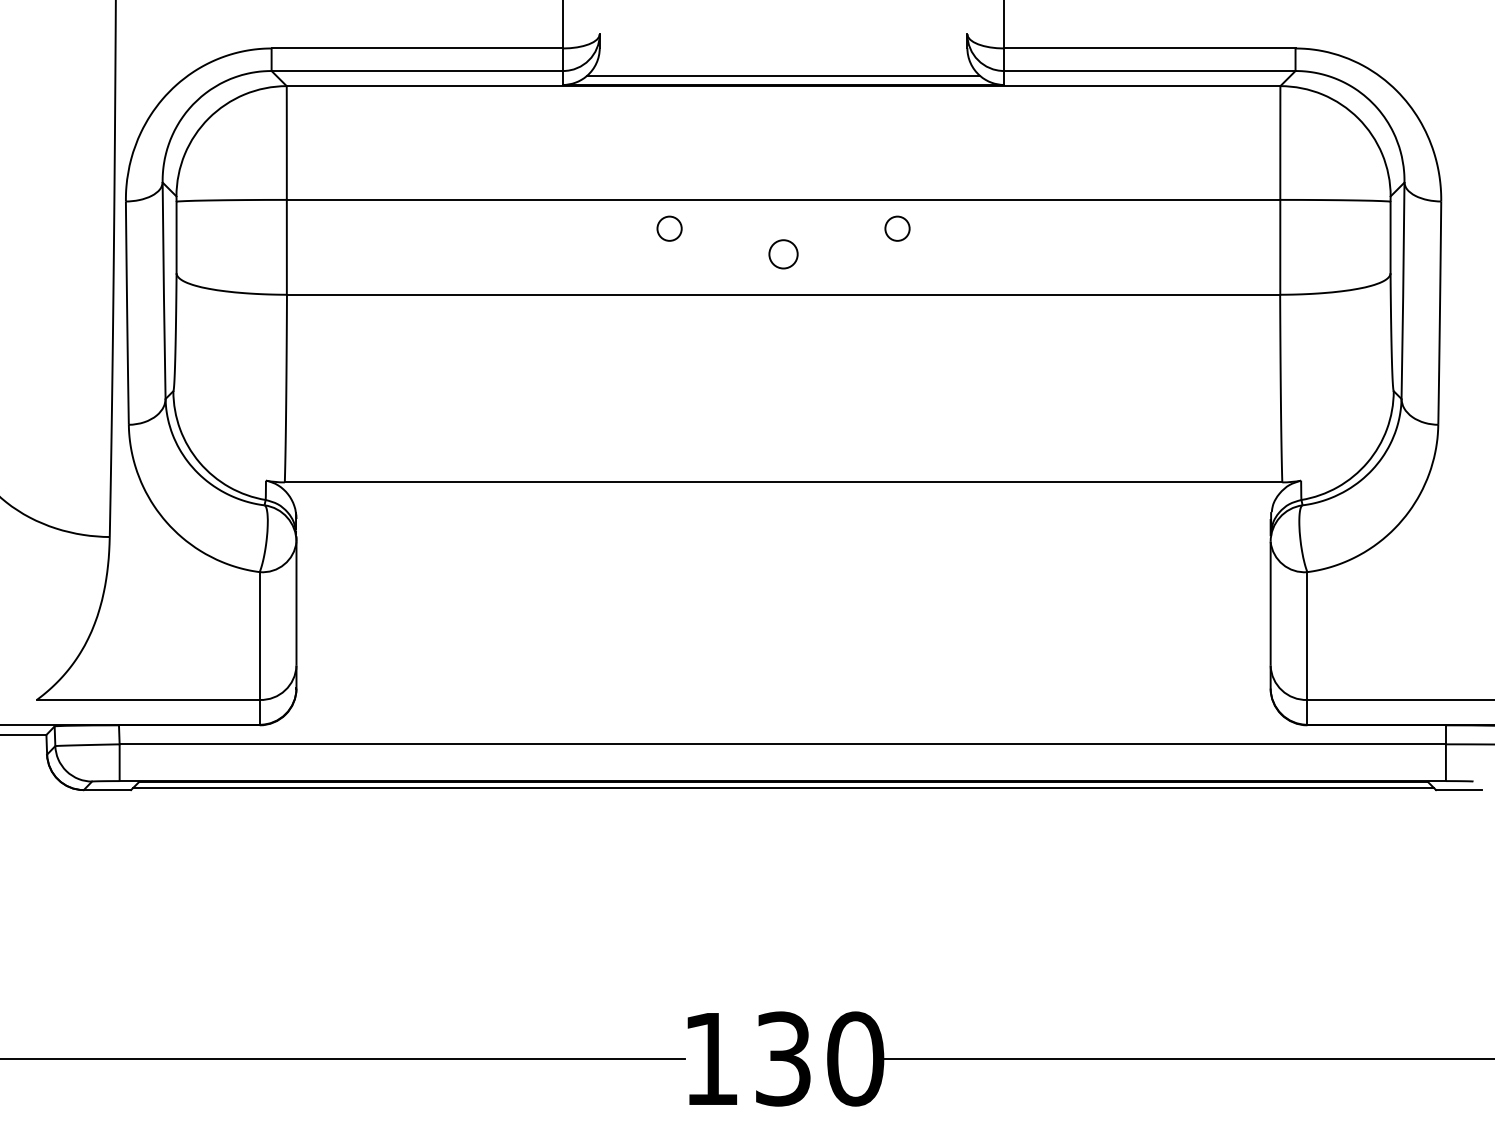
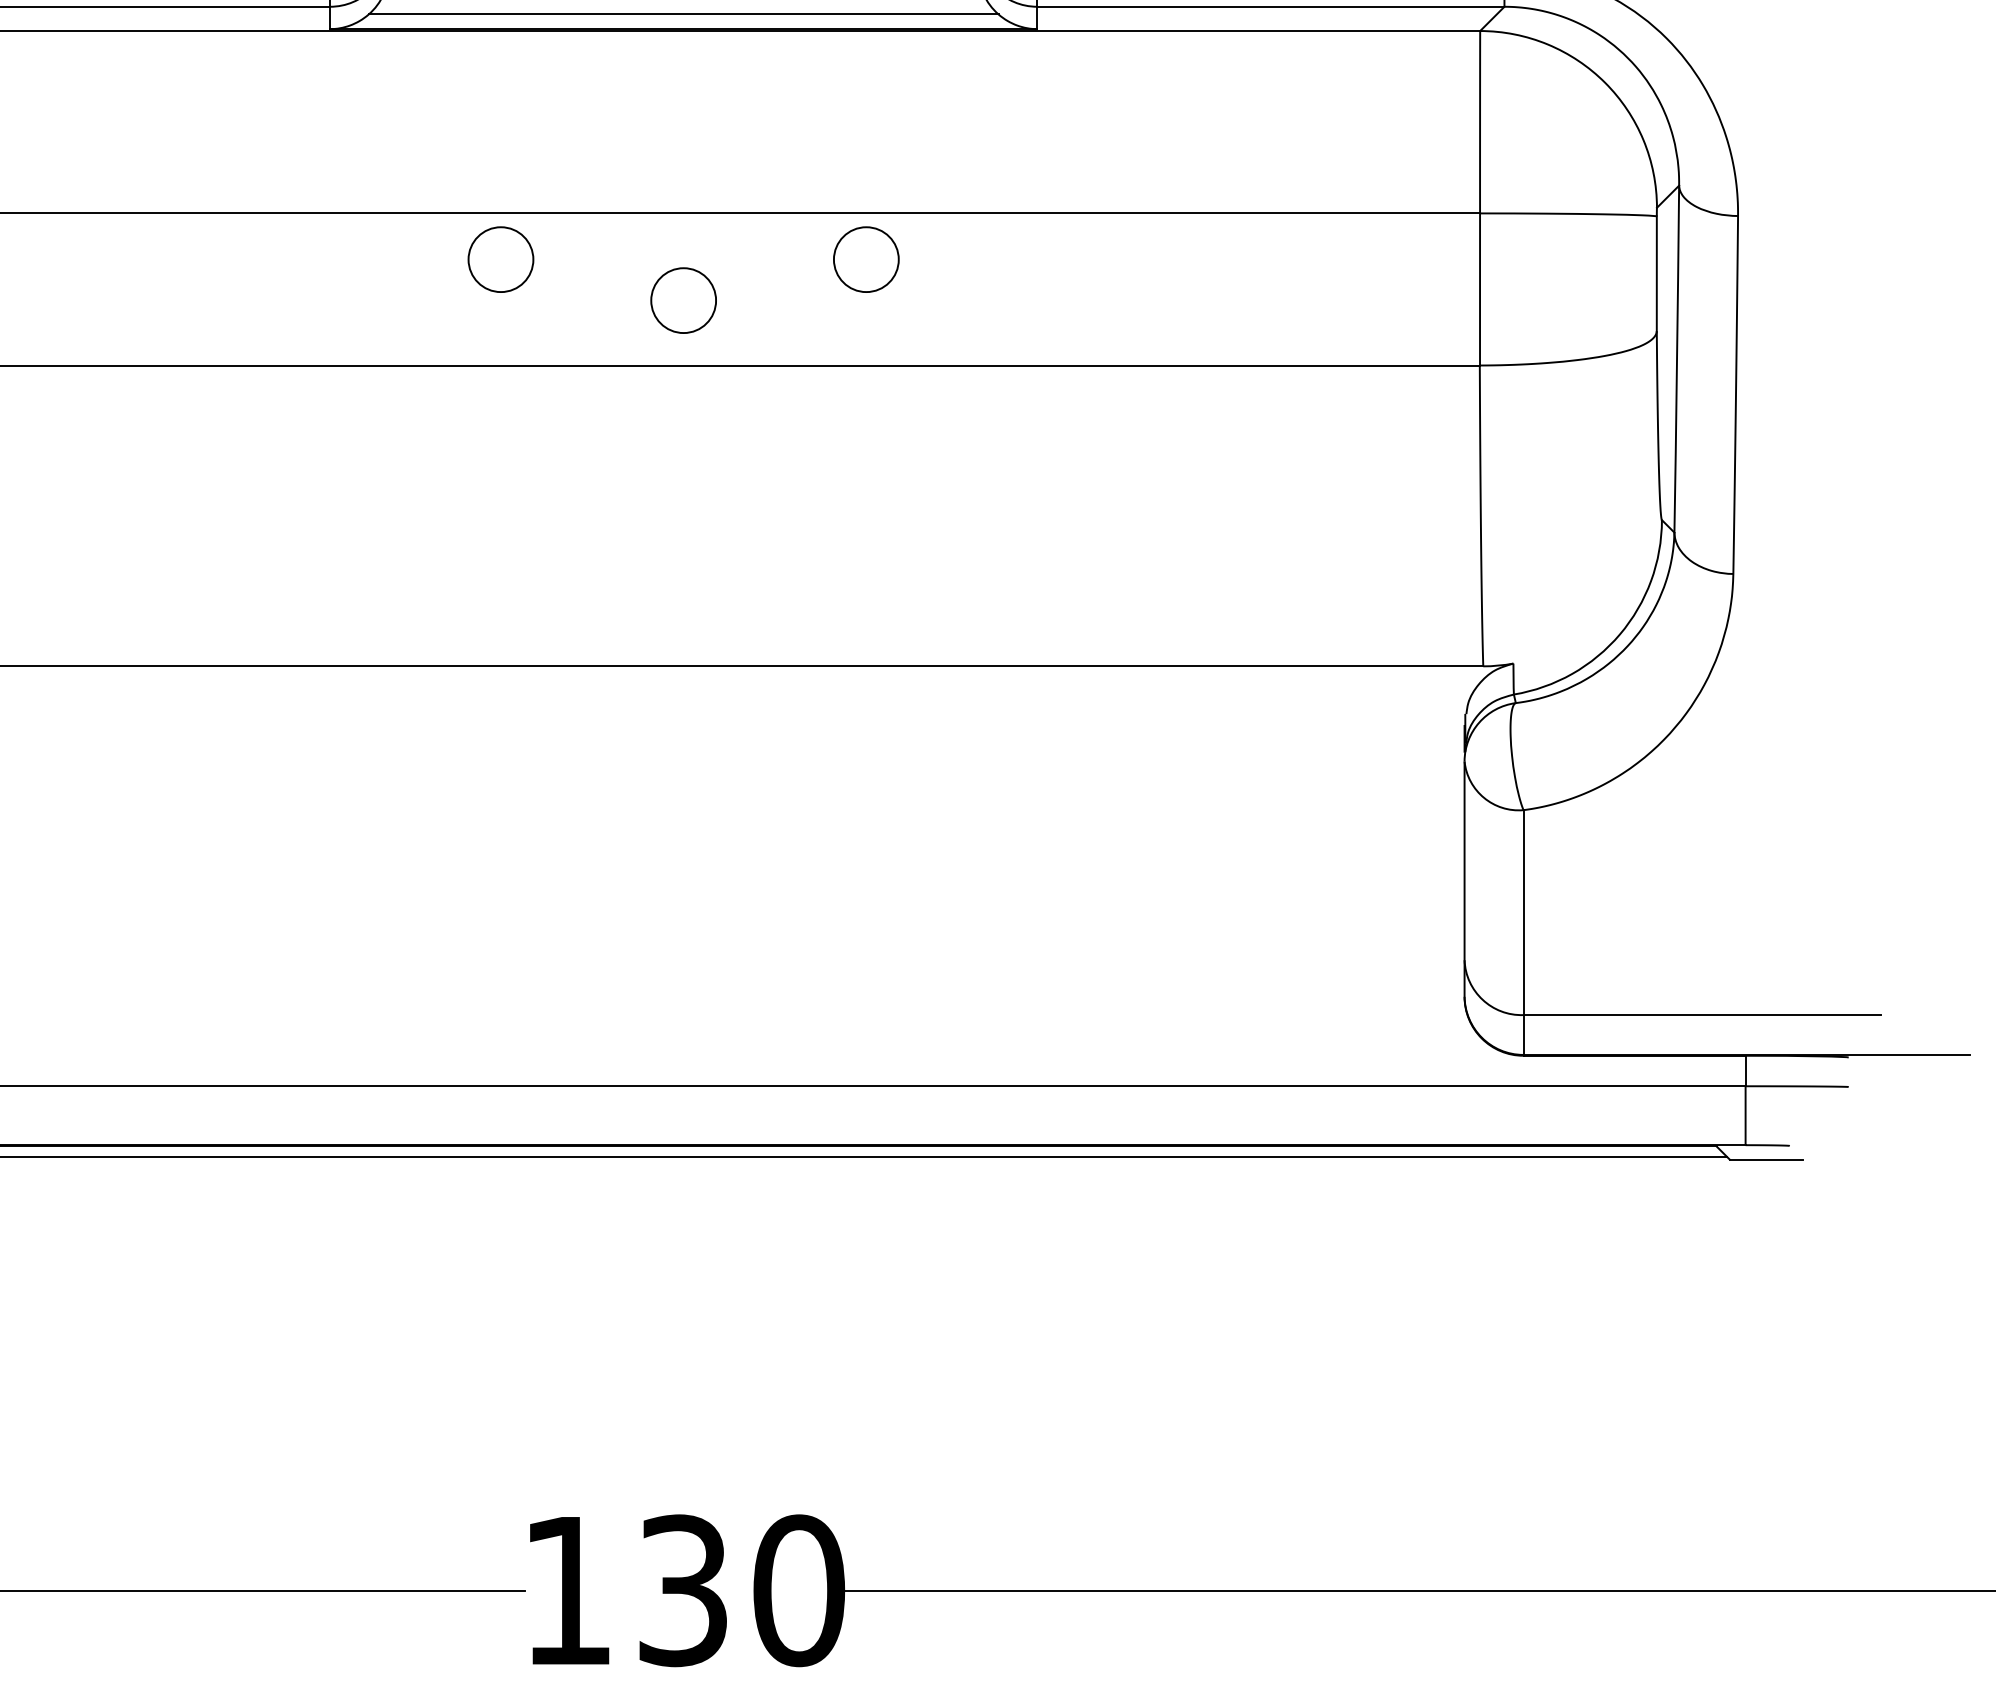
circle: (669, 228) -> (500, 259), size x1.67
circle: (897, 228) -> (866, 259), size x1.67
circle: (783, 254) -> (683, 300), size x1.43

